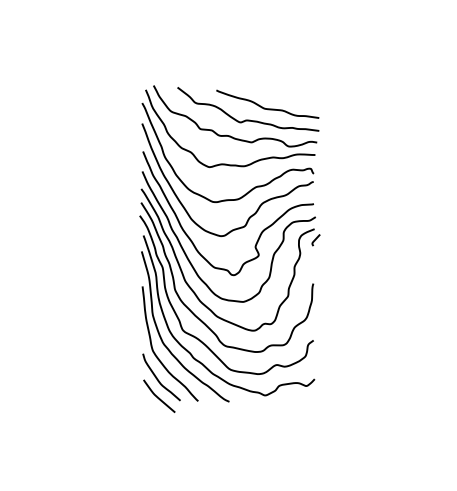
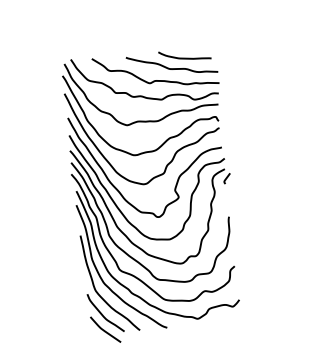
curve: (282, 97) -> (184, 57), added

